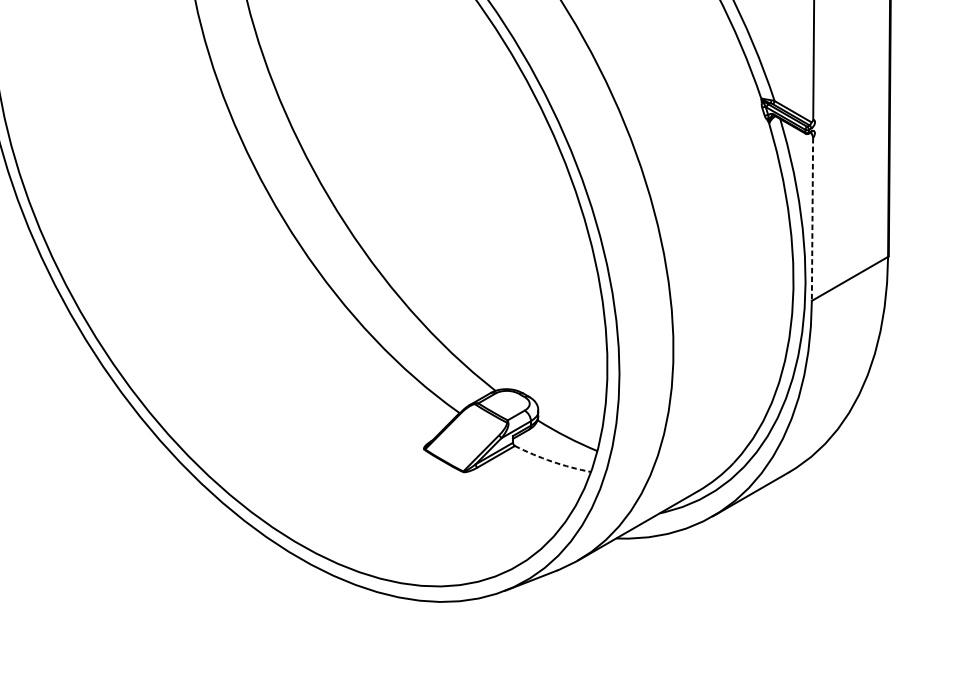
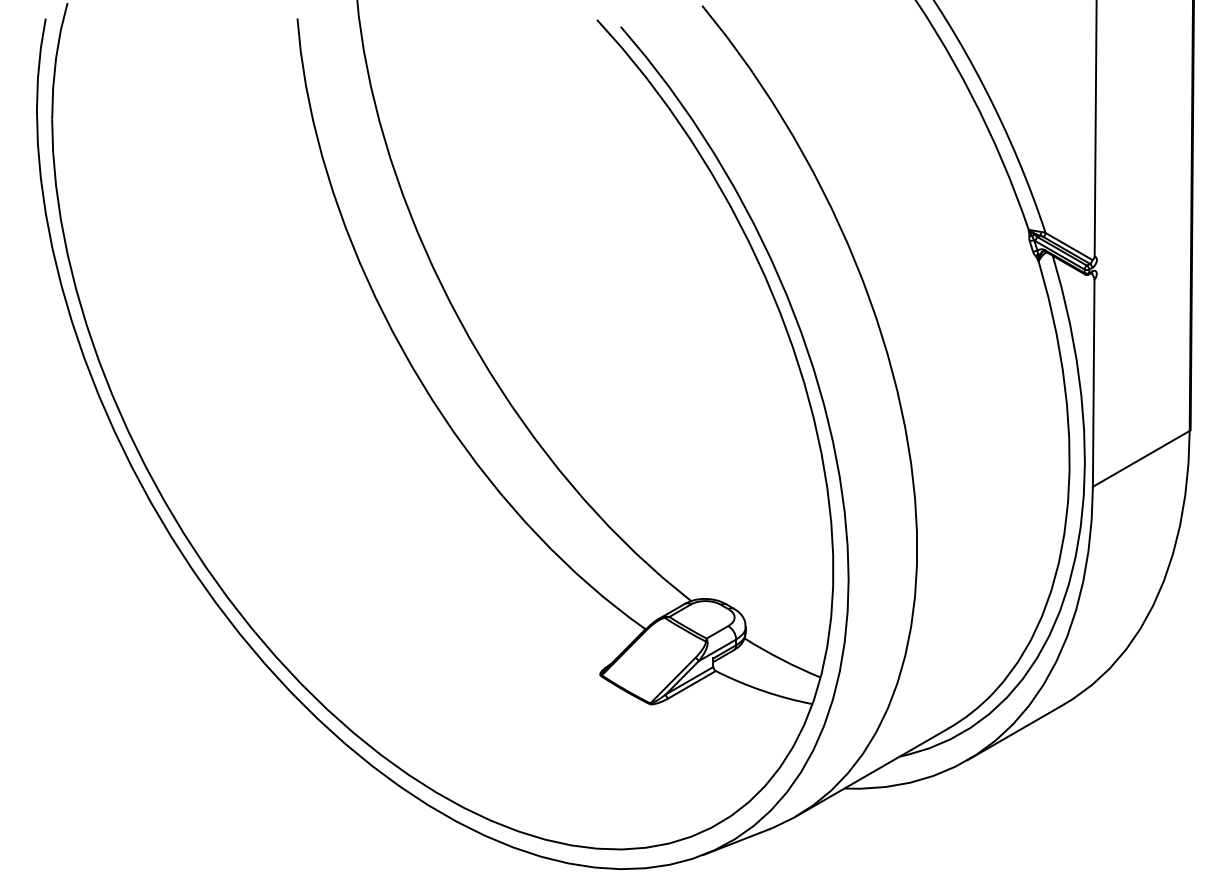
line: (812, 219) -> (1093, 383), dashed -> solid
arc: (552, 461) -> (763, 690), dashed -> solid

